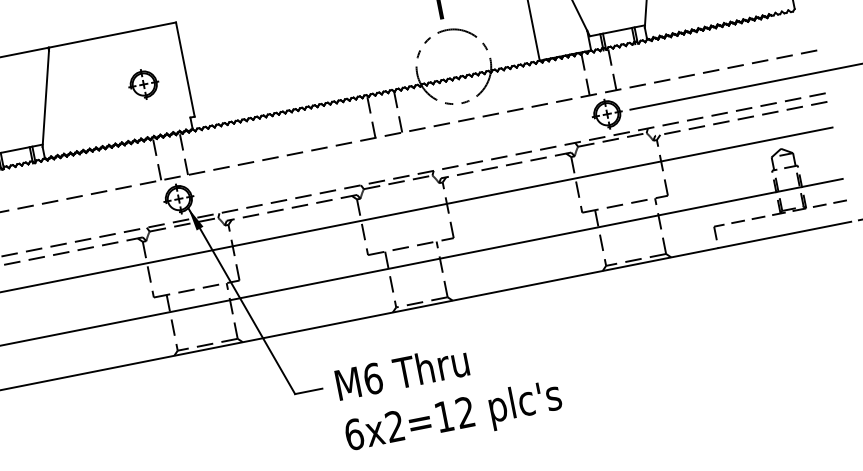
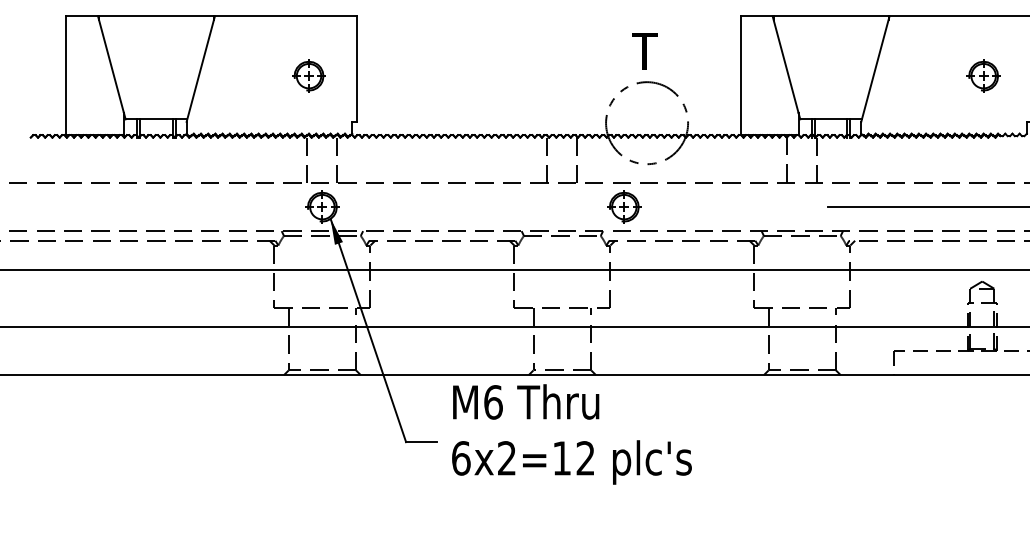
part: (607, 113) -> (624, 206), moved
text: (448, 393) -> (571, 434), moved

